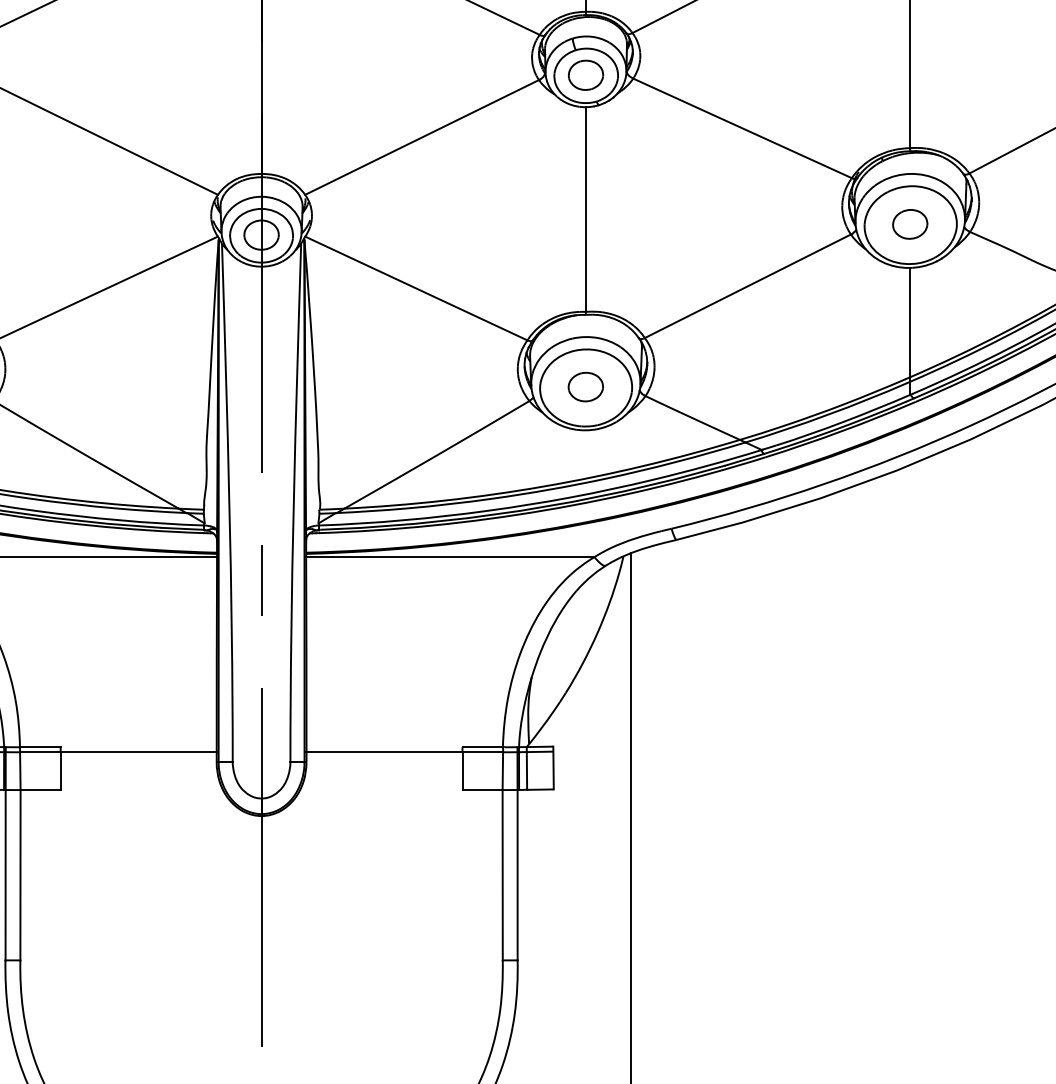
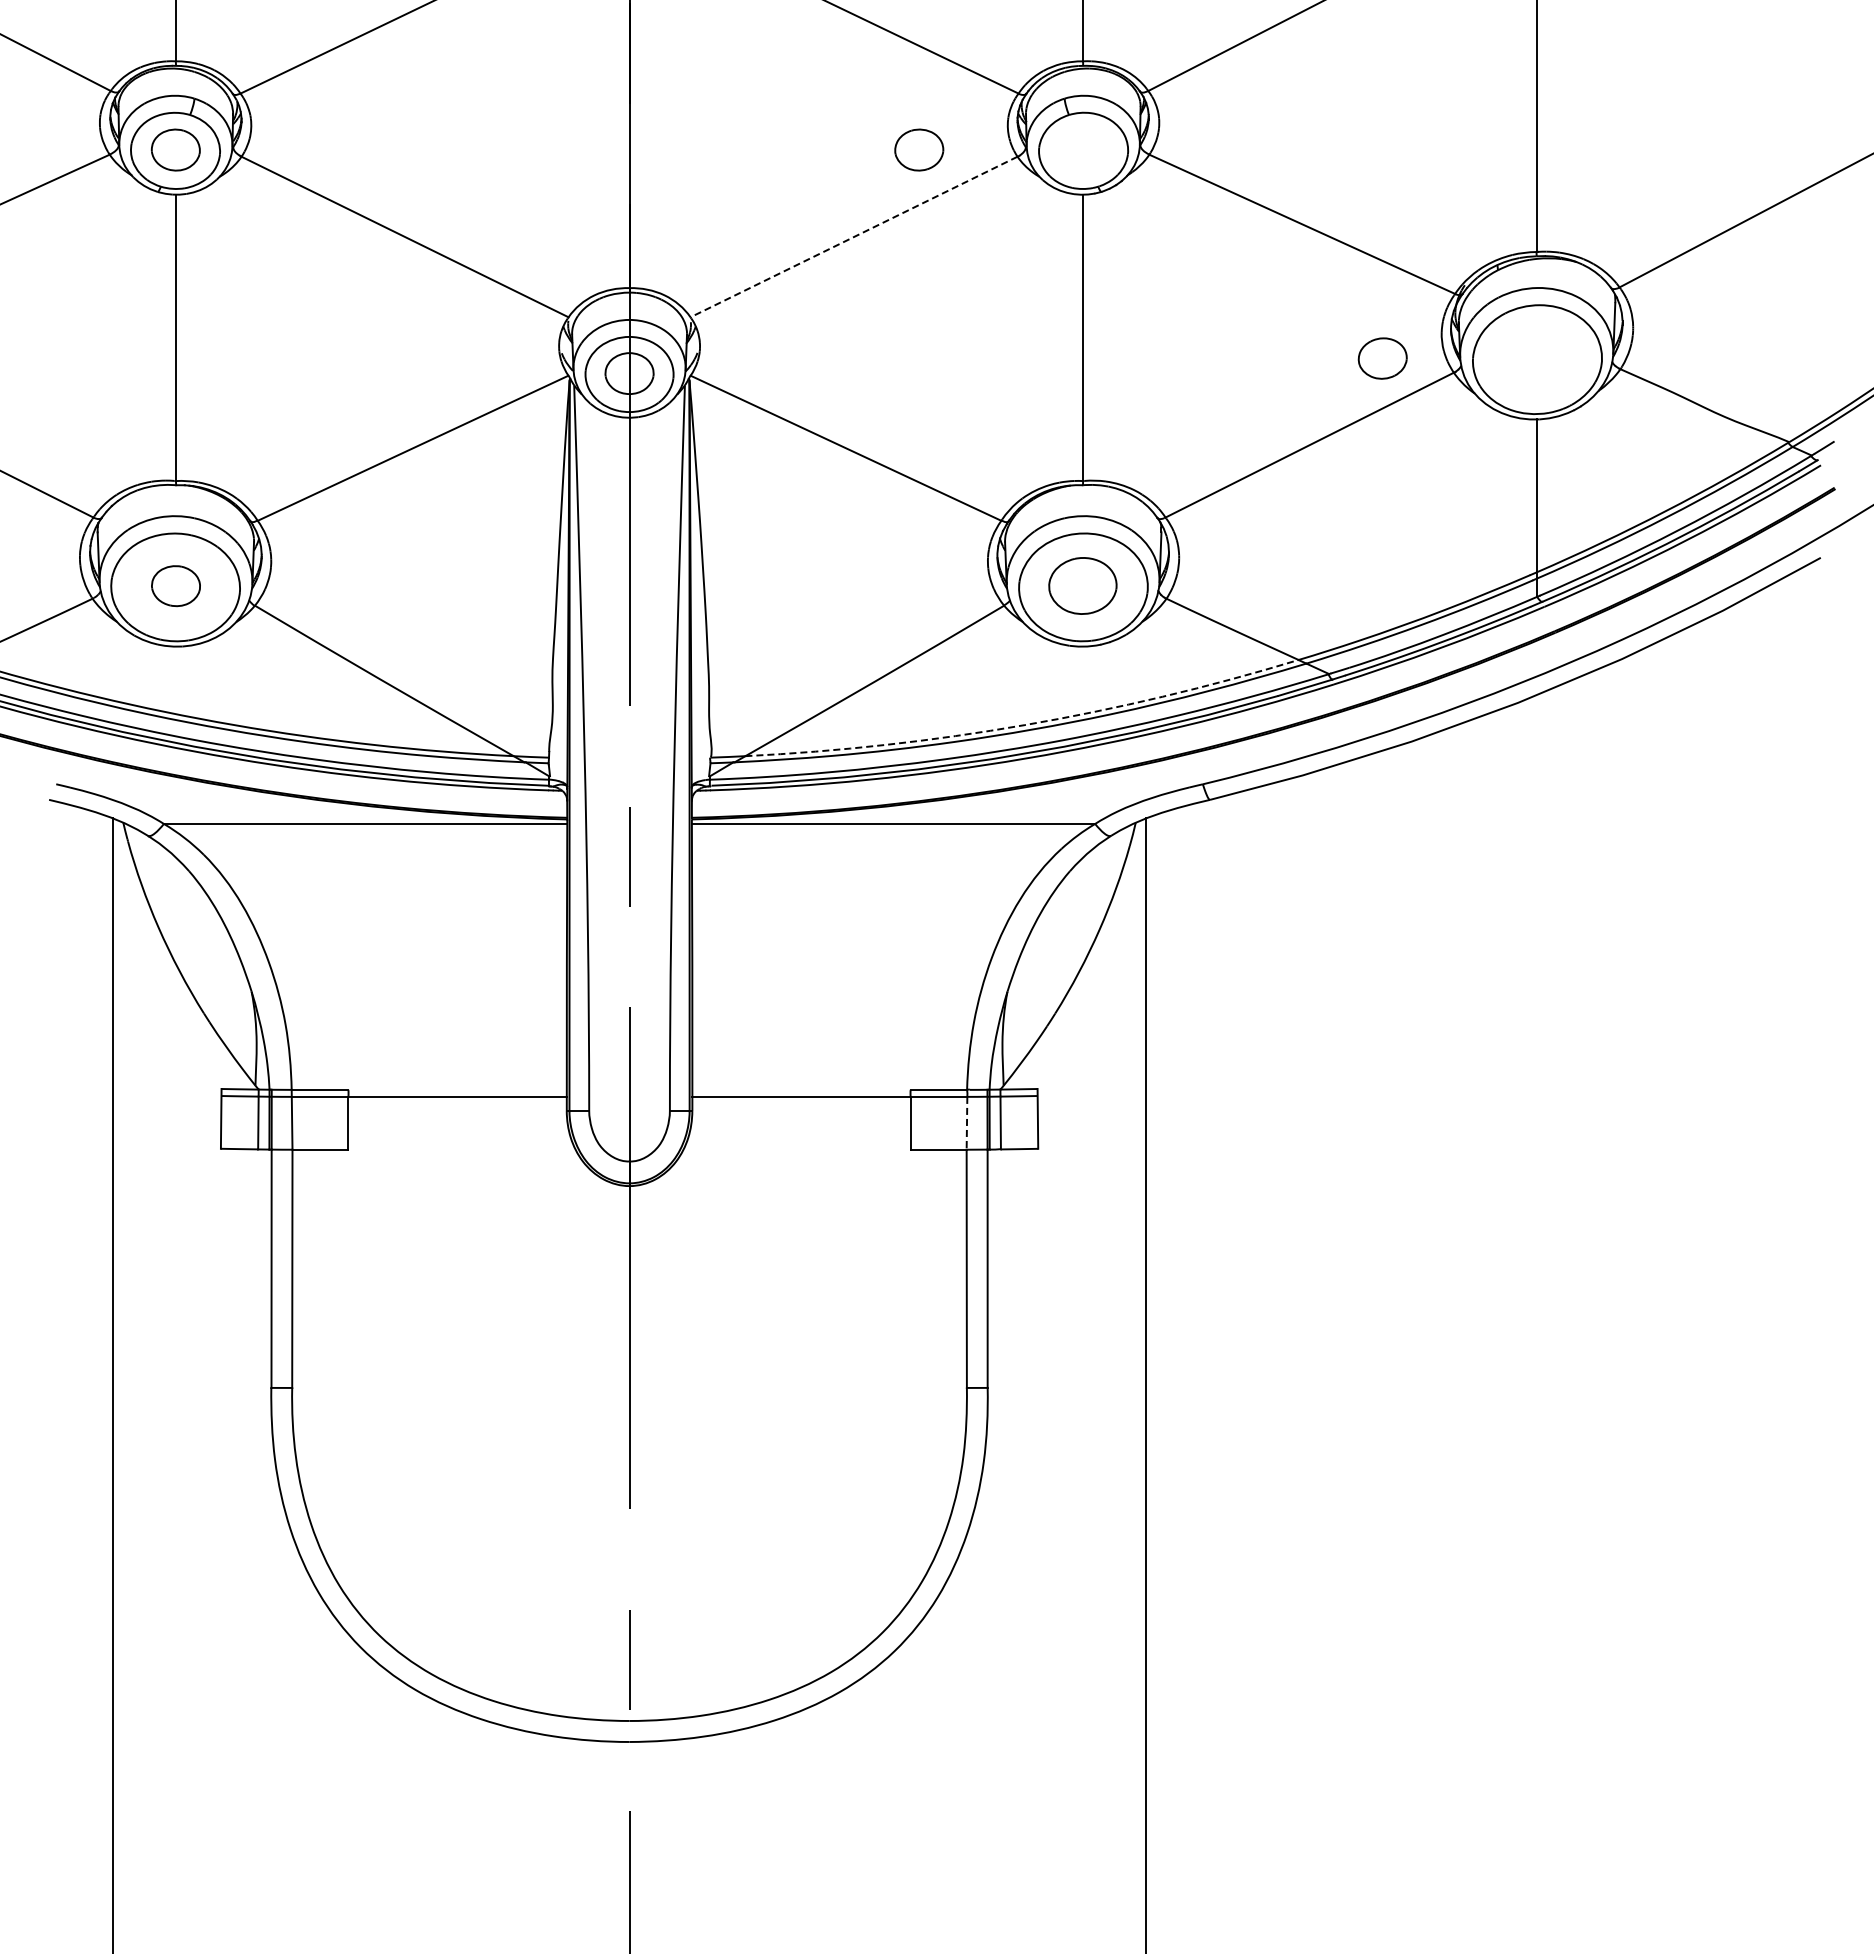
part: (586, 74) -> (919, 149), moved
line: (421, 137) -> (853, 237), solid -> dashed
part: (910, 224) -> (1382, 358), moved
part: (586, 387) -> (1083, 586), size x1.4
arc: (543, 486) -> (1024, 725), solid -> dashed
line: (502, 771) -> (966, 1123), solid -> dashed

